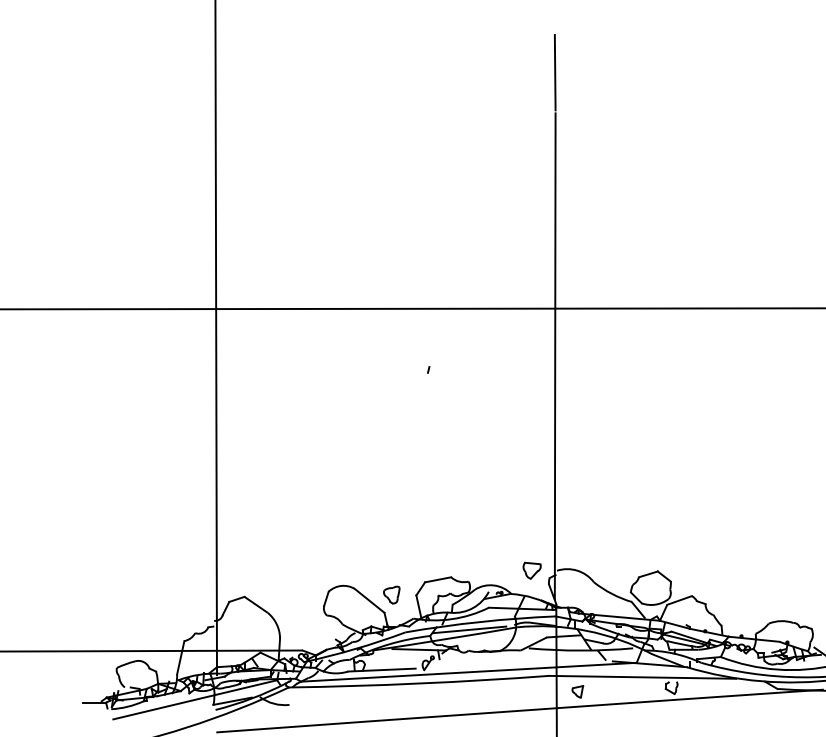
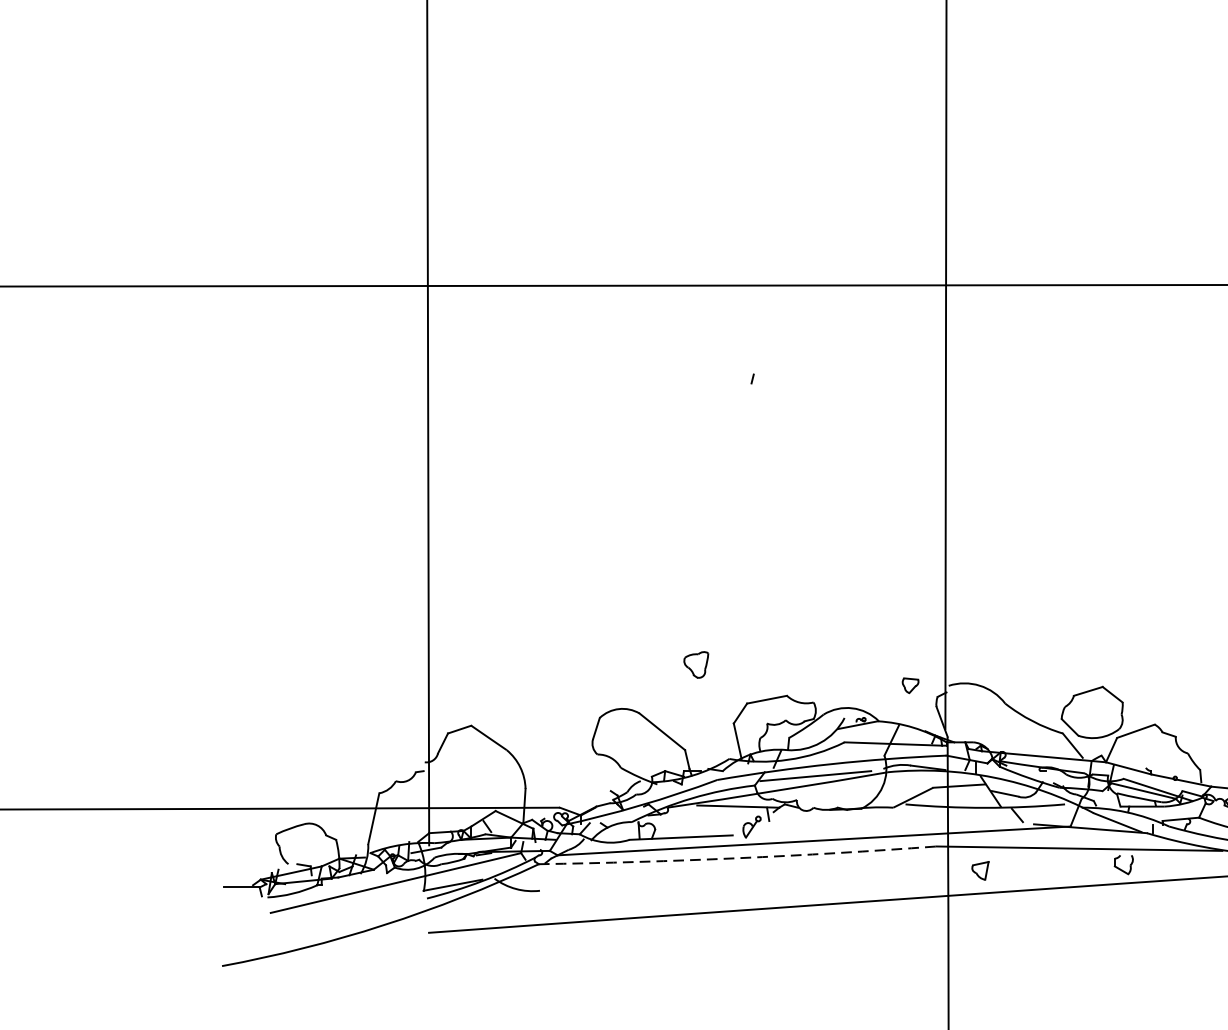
part: (531, 570) -> (909, 685), size x0.6
part: (391, 594) -> (695, 664), moved
arc: (419, 683) -> (738, 858), solid -> dashed

